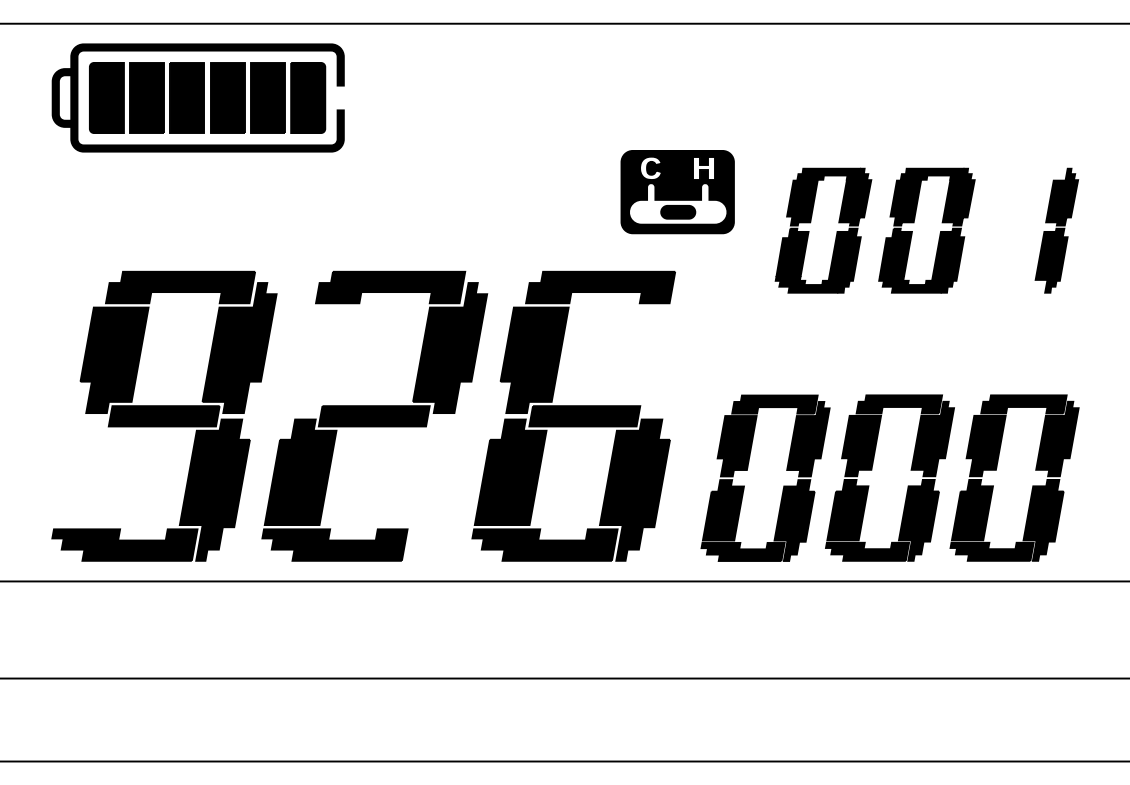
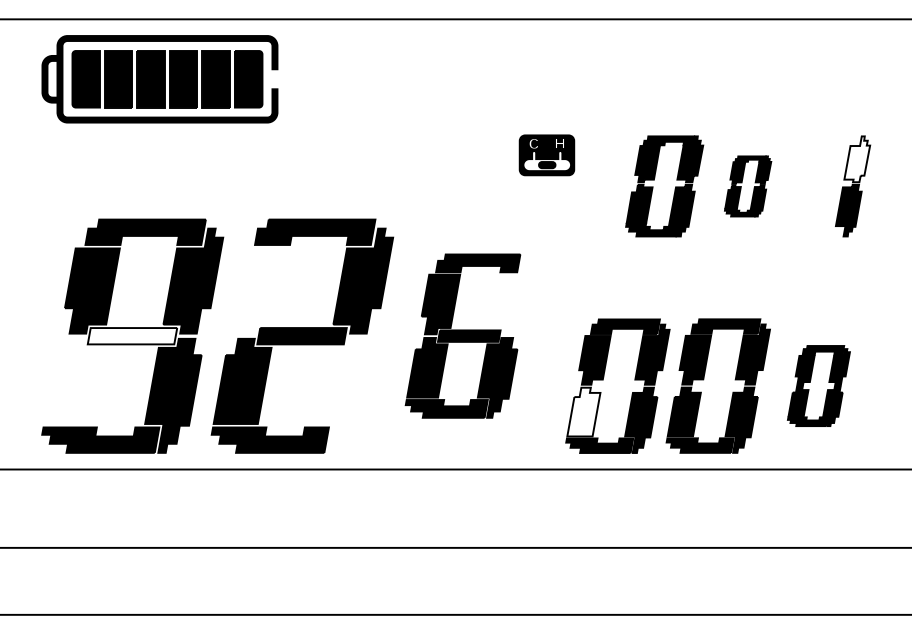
part: (677, 192) -> (546, 155), size x0.6
fill: (1062, 197) -> (857, 159), removed
part: (926, 230) -> (747, 186), size x0.6
part: (573, 415) -> (462, 335), size x0.7
fill: (164, 416) -> (132, 336), removed
part: (1014, 477) -> (818, 385), size x0.6
fill: (722, 509) -> (583, 411), removed

